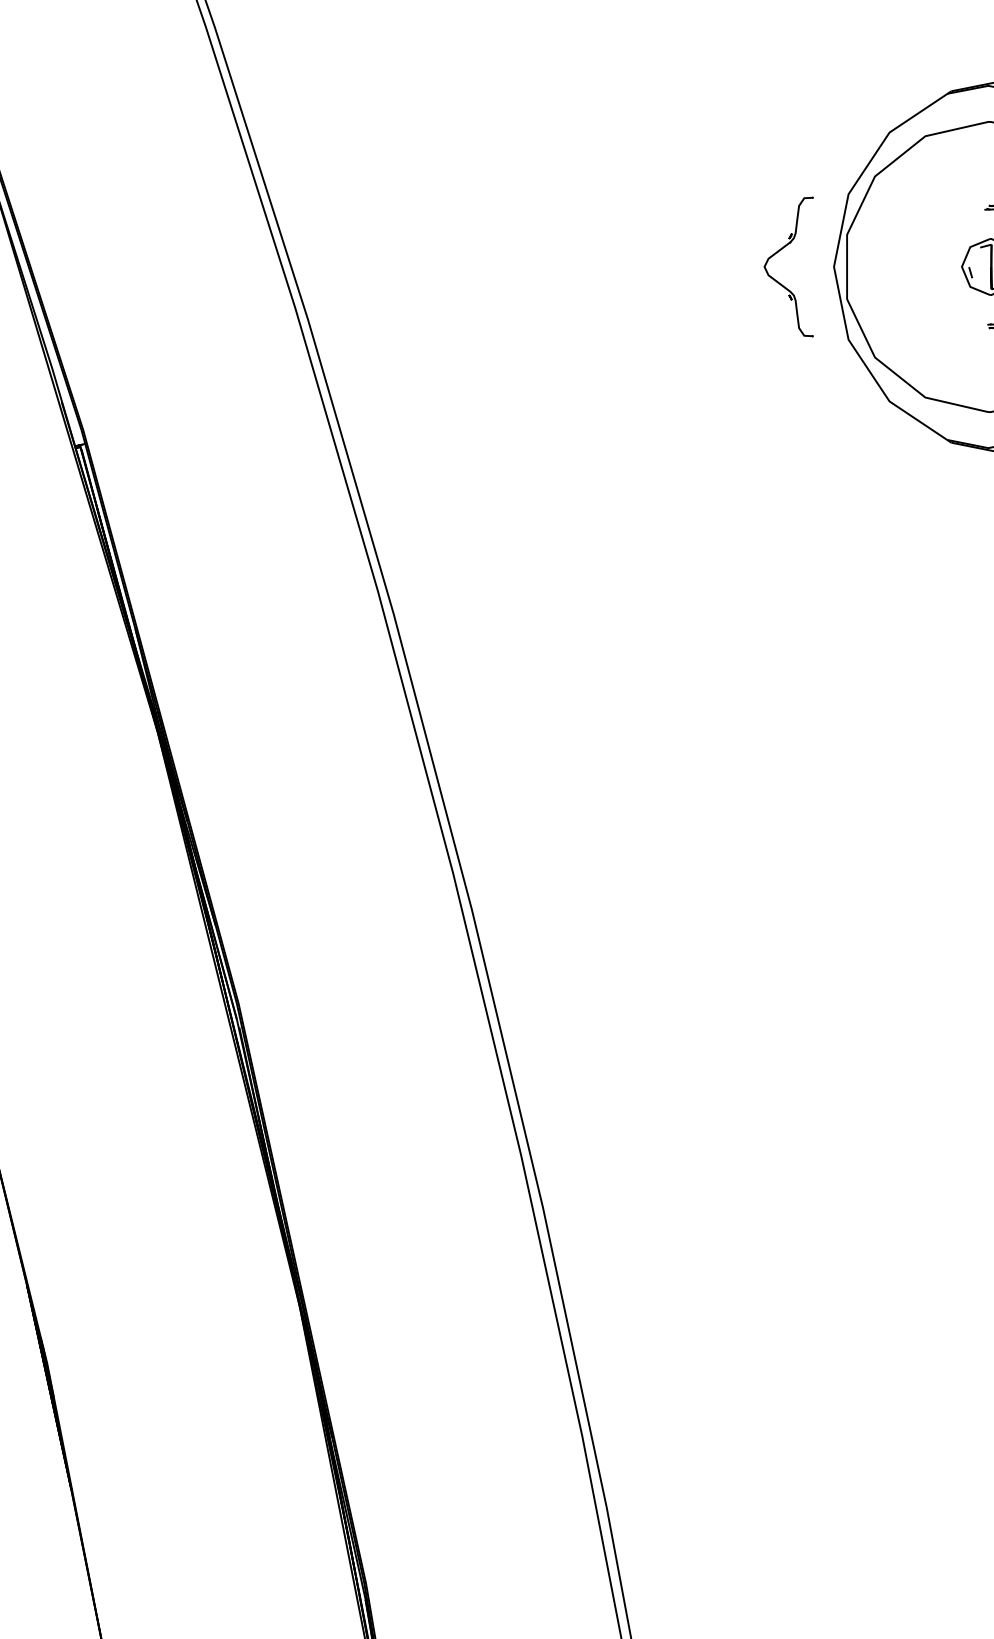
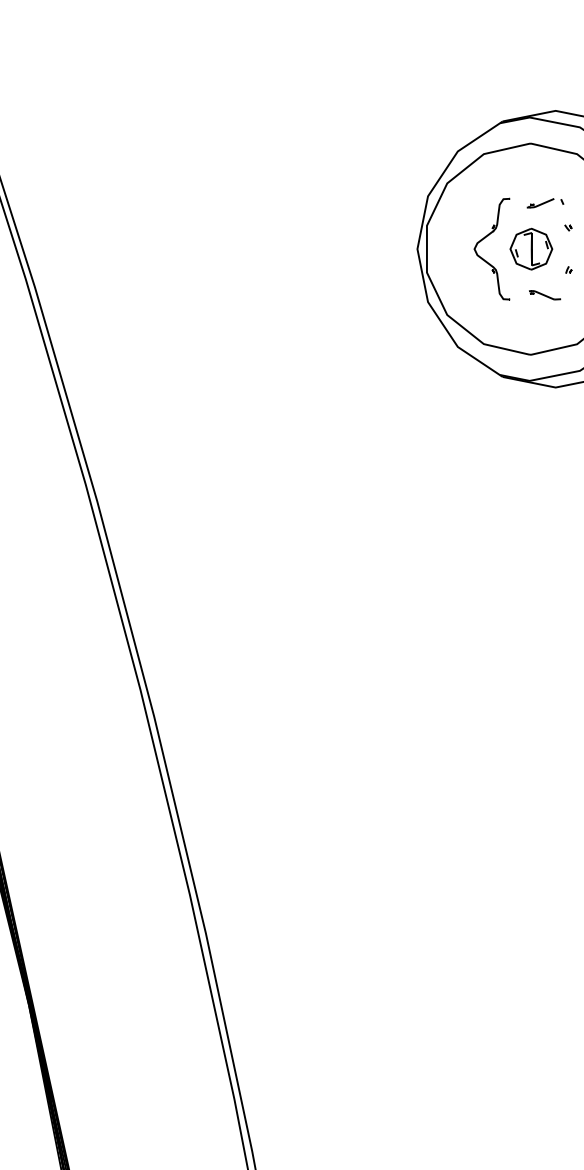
part: (777, 253) -> (483, 239), moved

